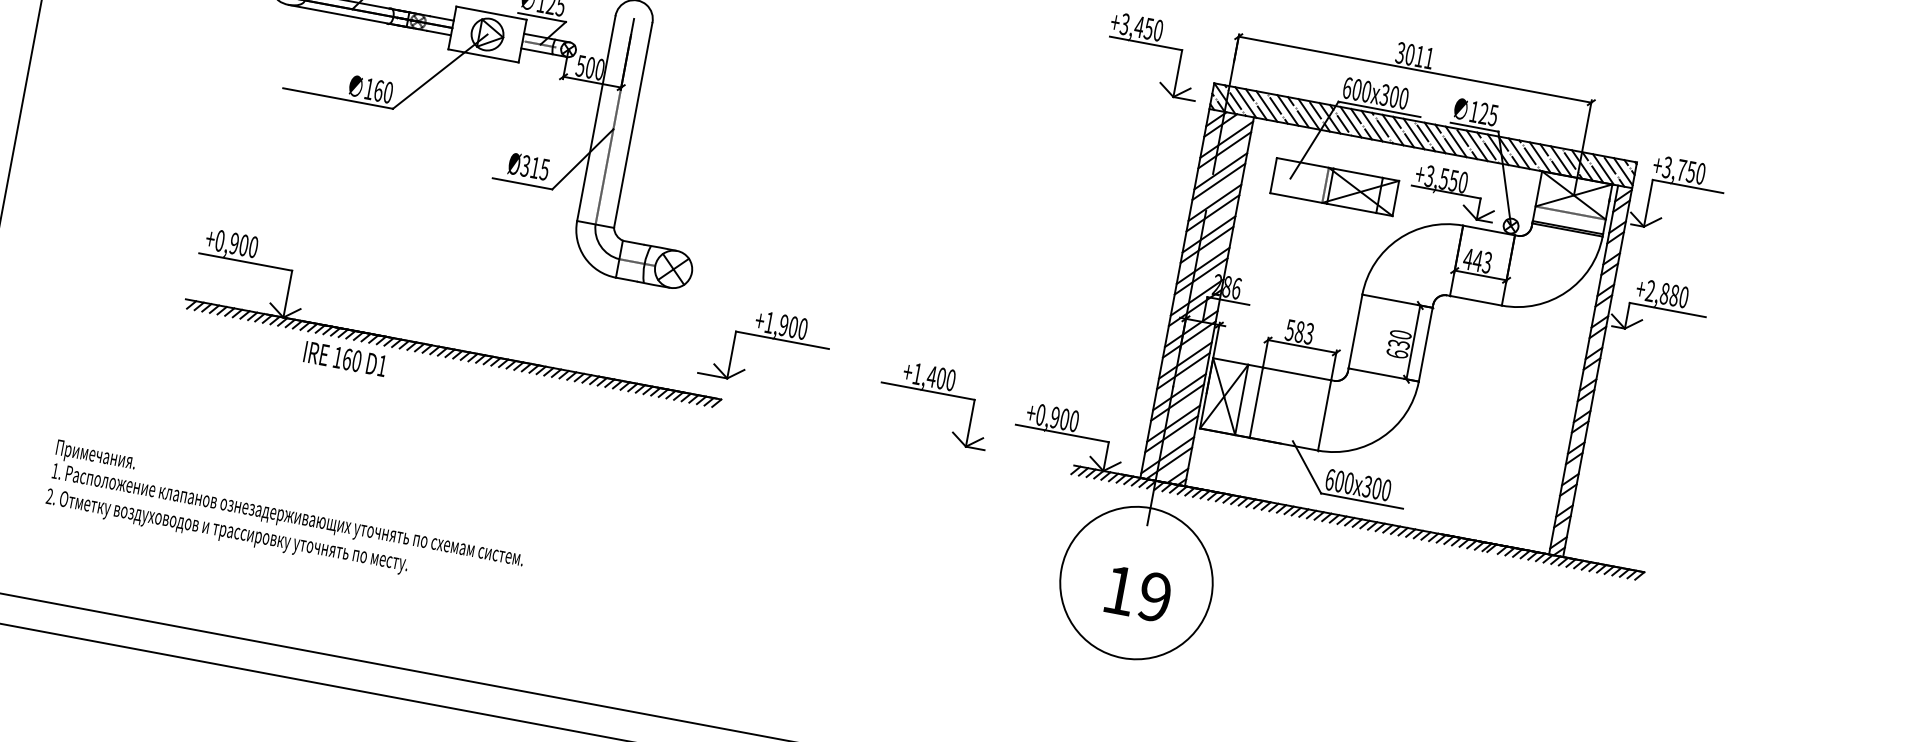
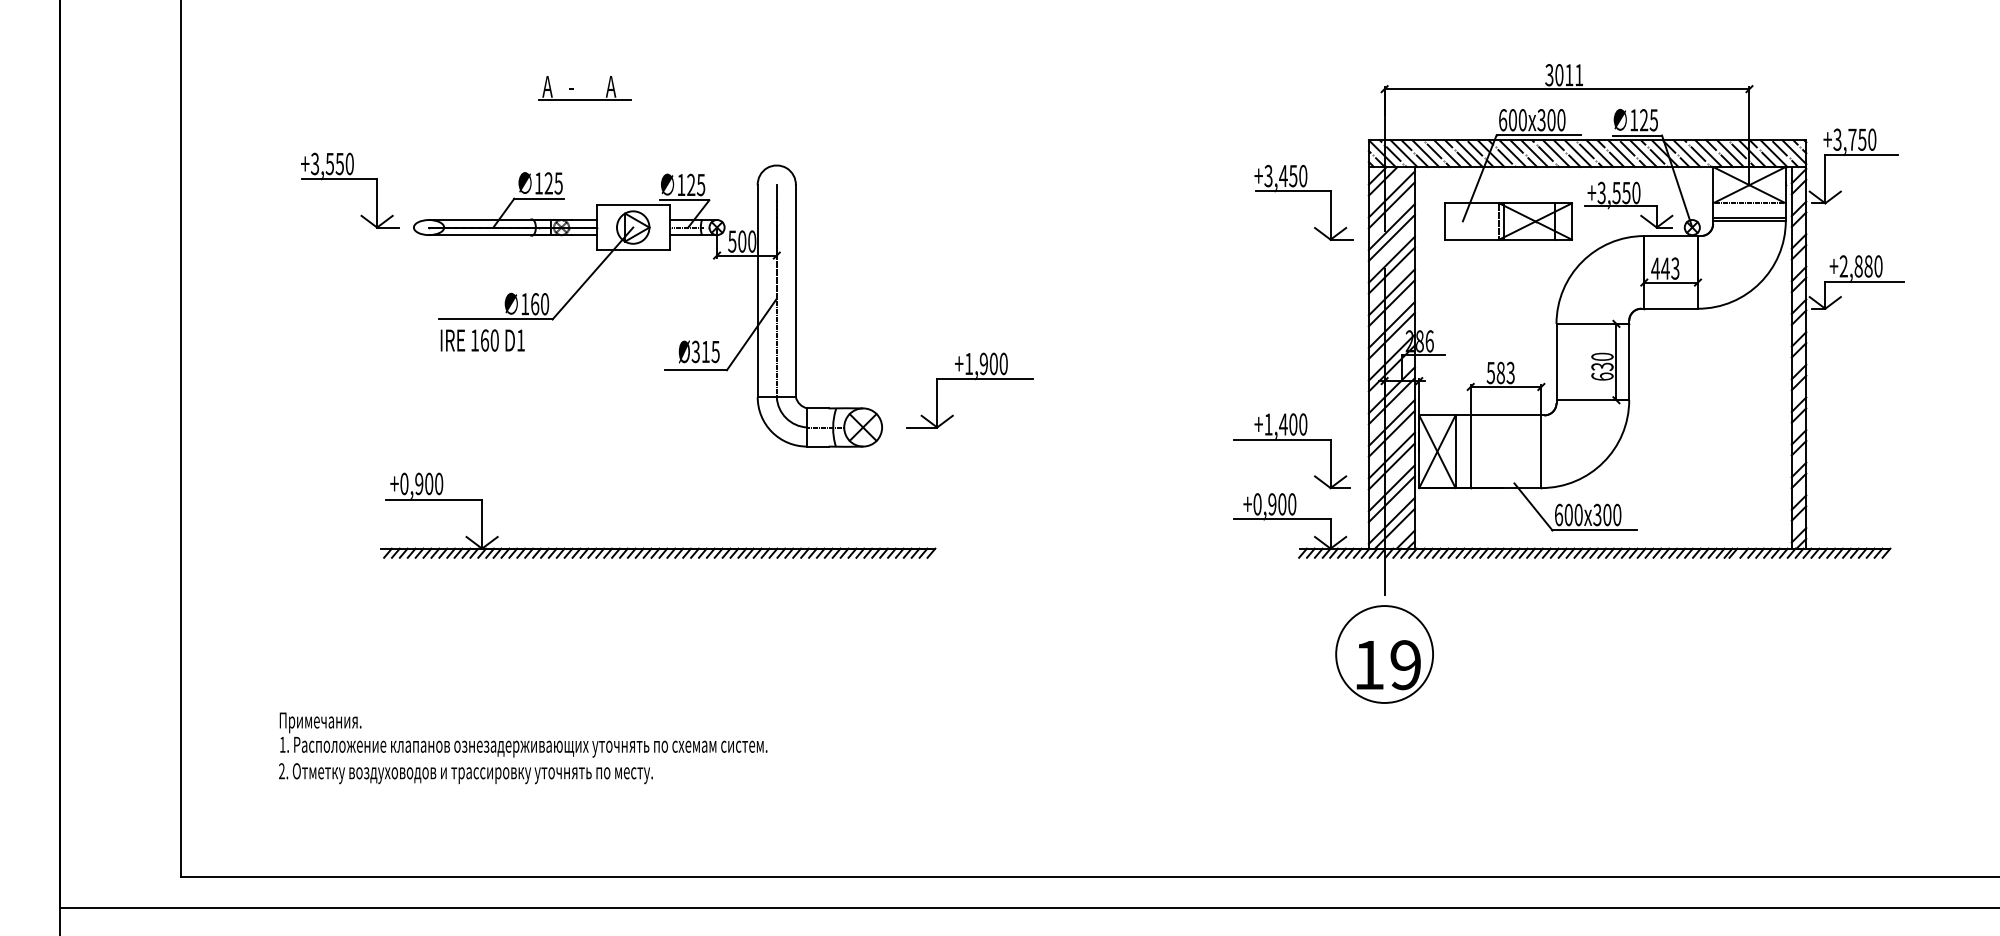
part: (1155, 45) -> (1303, 191), moved
part: (767, 337) -> (969, 379), moved
text: (345, 358) -> (482, 340), moved
part: (936, 393) -> (1291, 440), moved
circle: (1136, 583) -> (1384, 654), size x0.62

